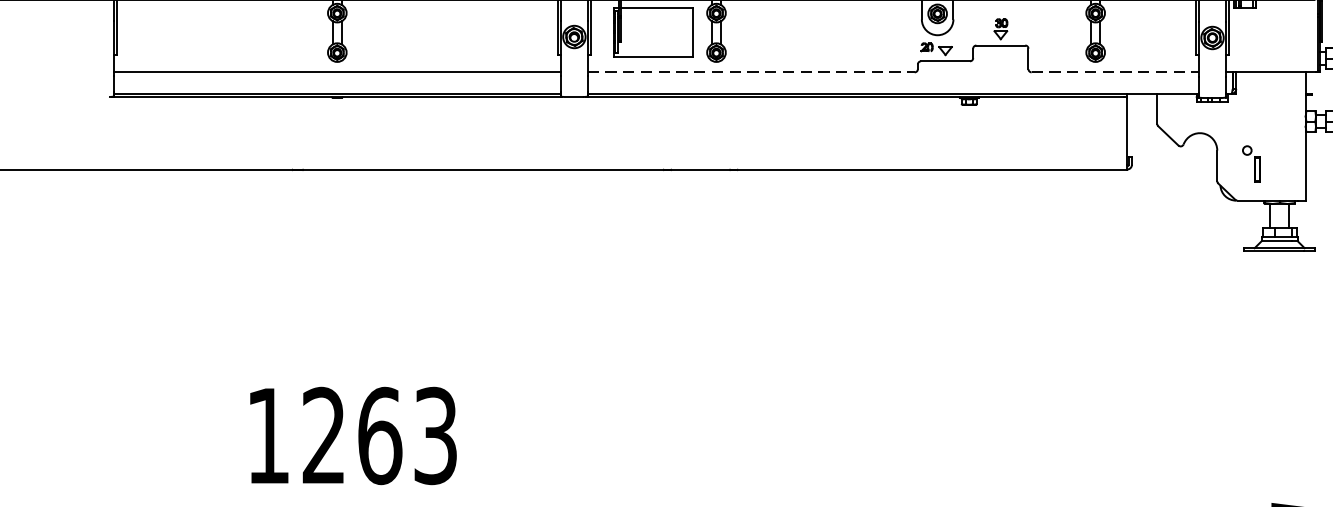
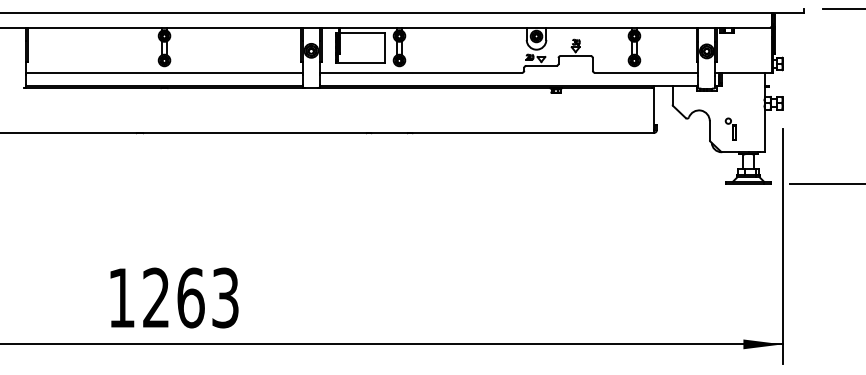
line: (751, 72) -> (421, 72), dashed -> solid
line: (1115, 72) -> (646, 72), dashed -> solid

